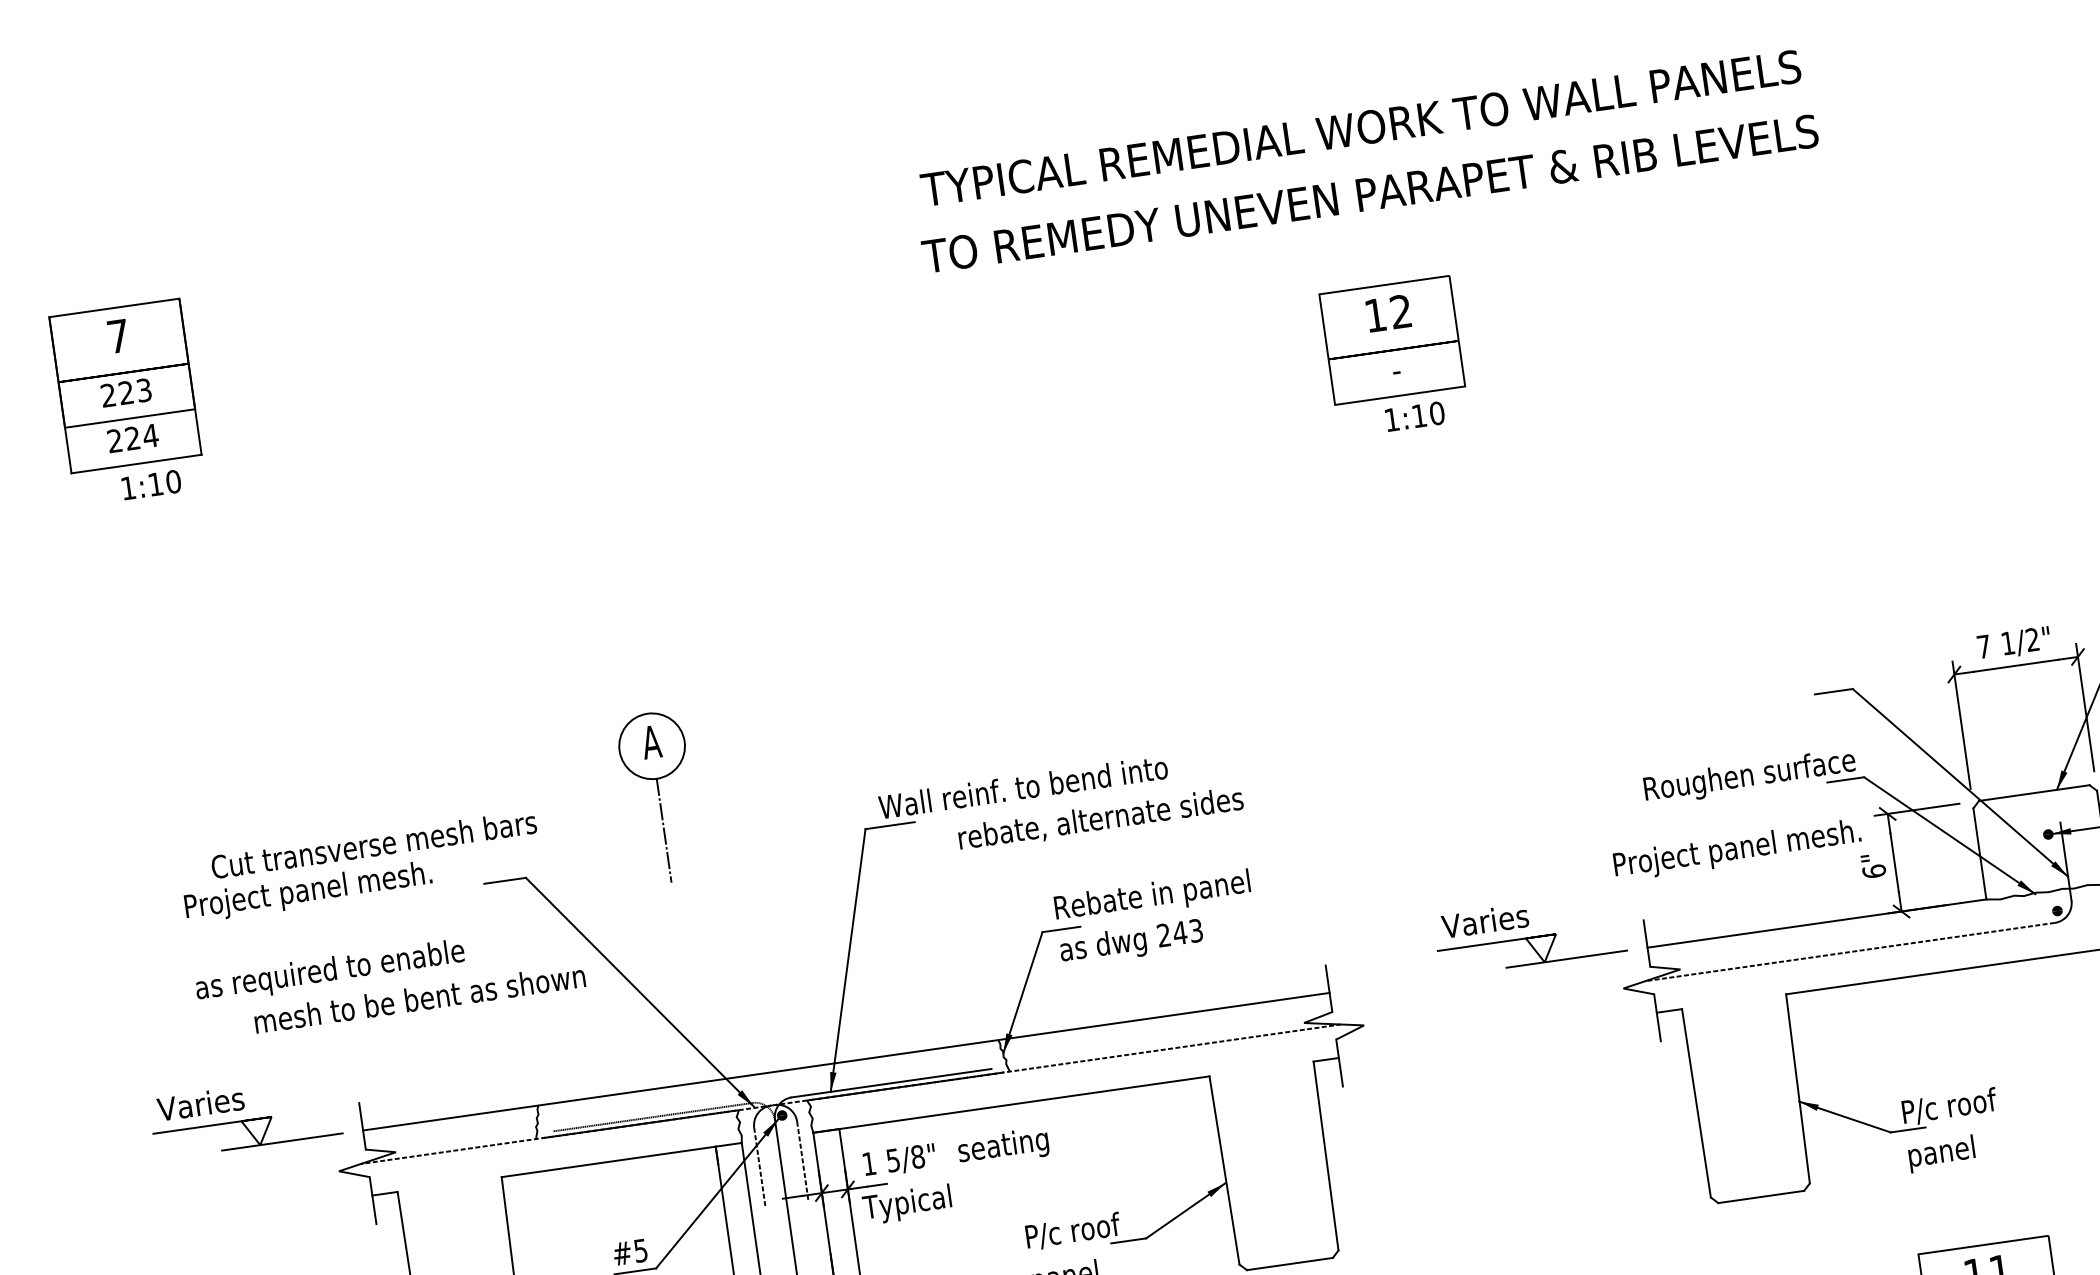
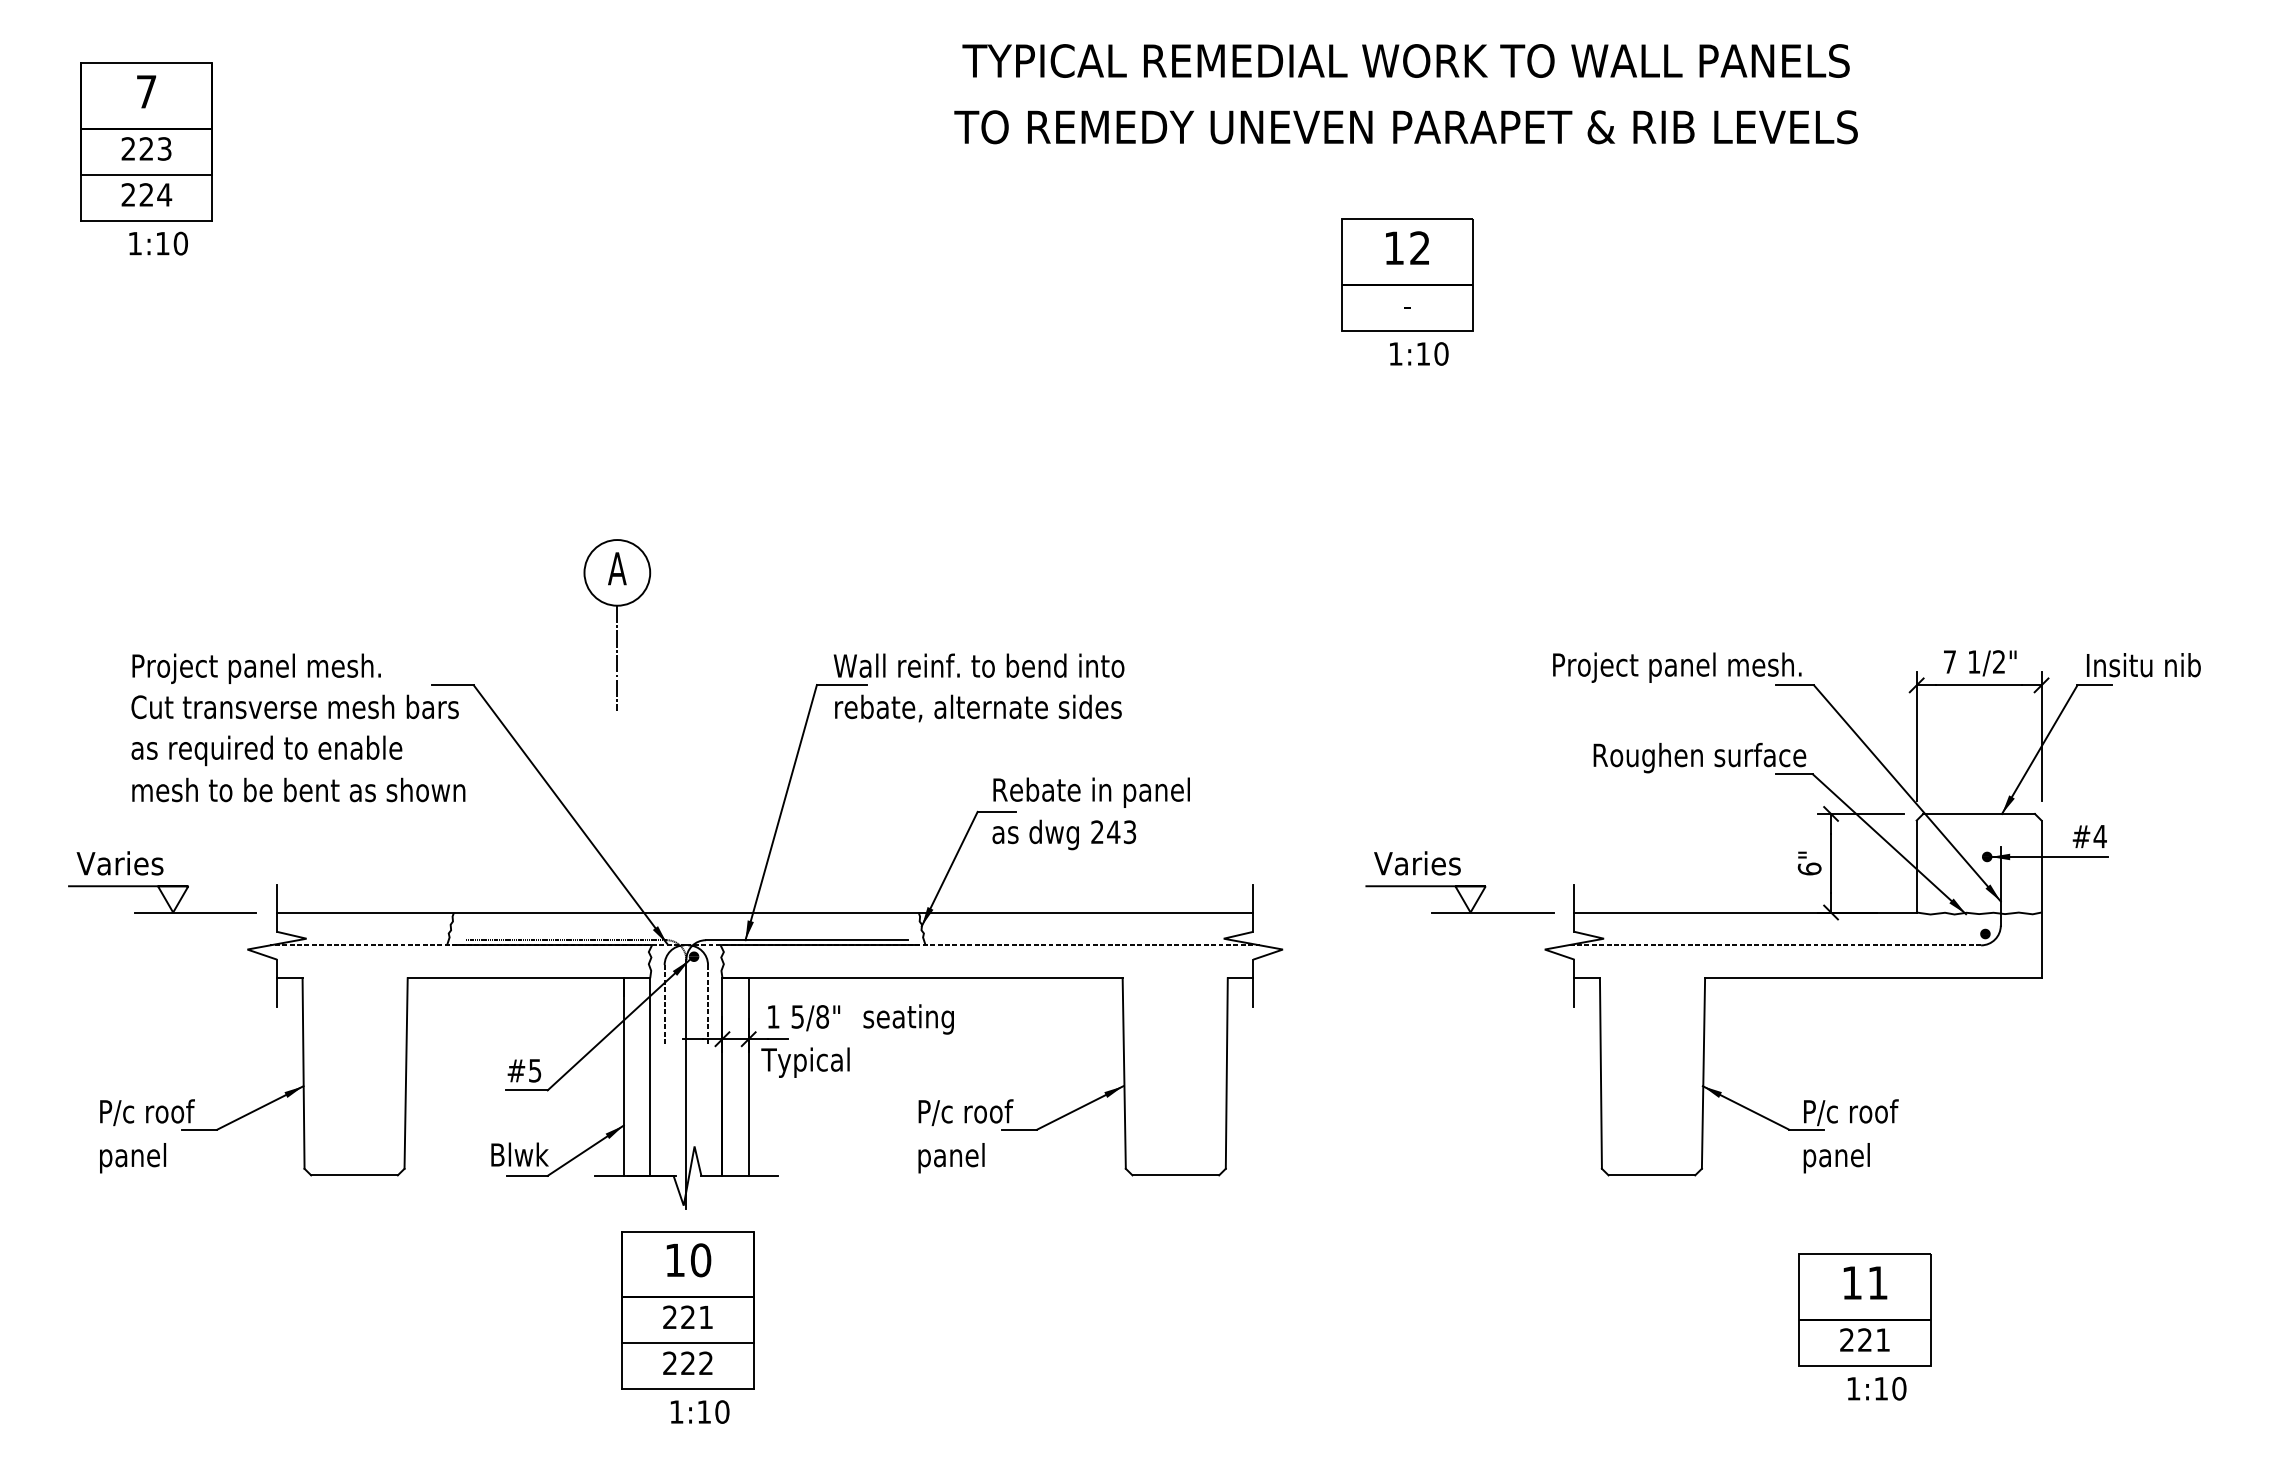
text: (1101, 819) -> (978, 708), moved
text: (373, 844) -> (294, 706), moved
text: (1737, 849) -> (1677, 667), moved
text: (419, 998) -> (298, 789), moved

